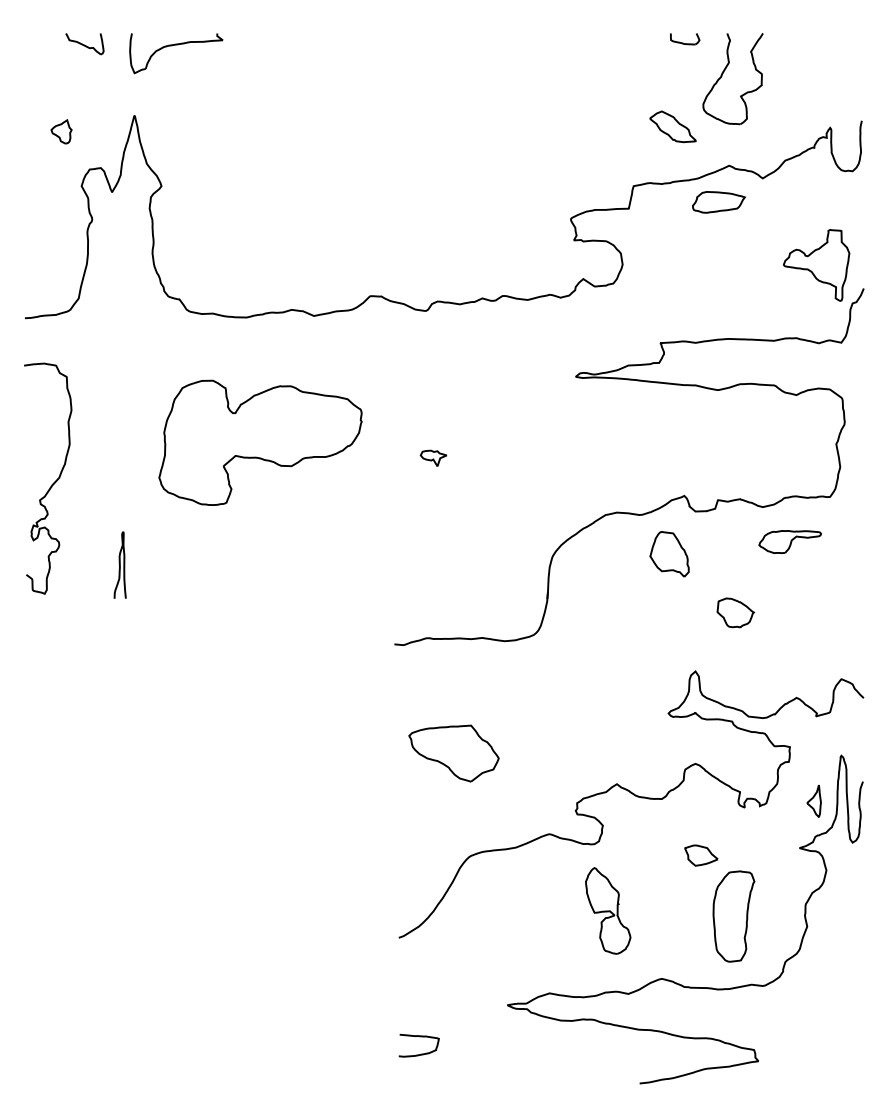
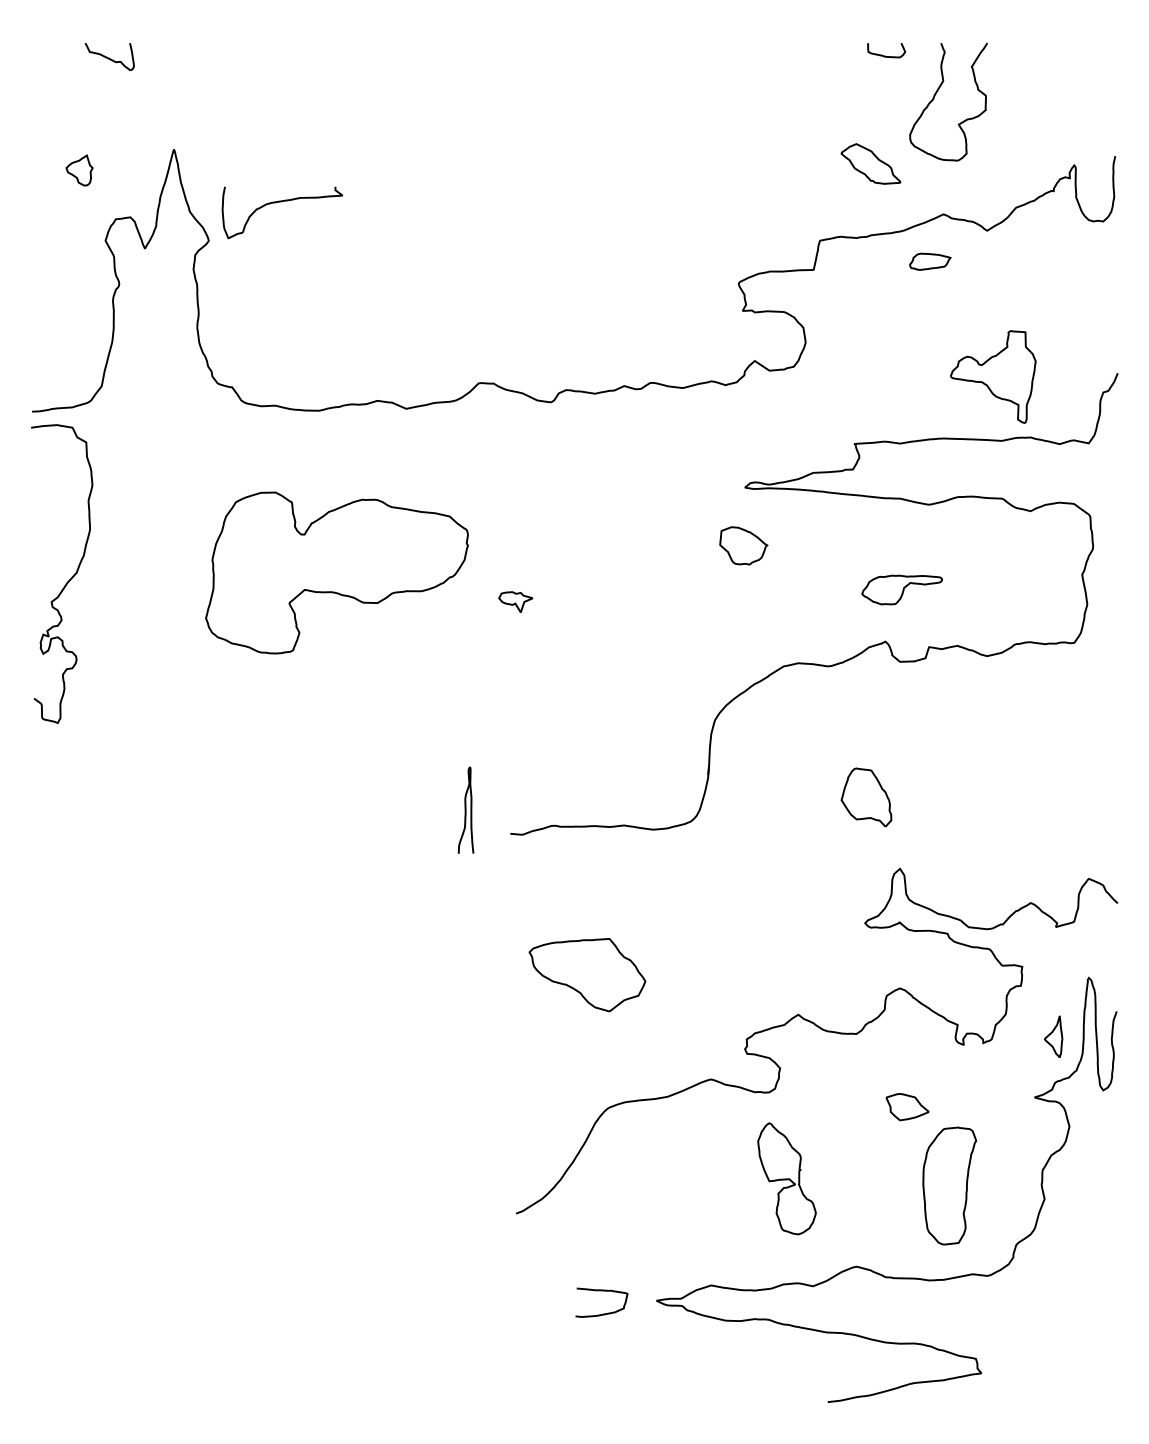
part: (176, 45) -> (282, 202), moved
part: (718, 202) -> (929, 261), size x0.6
part: (816, 265) -> (993, 377), moved
part: (433, 457) -> (515, 600), moved
curve: (53, 482) -> (69, 578), moved
part: (789, 541) -> (901, 589), moved
part: (669, 554) -> (866, 797), moved
curve: (119, 564) -> (465, 809), moved
part: (735, 612) -> (743, 545), moved
curve: (419, 1037) -> (602, 1292), moved

